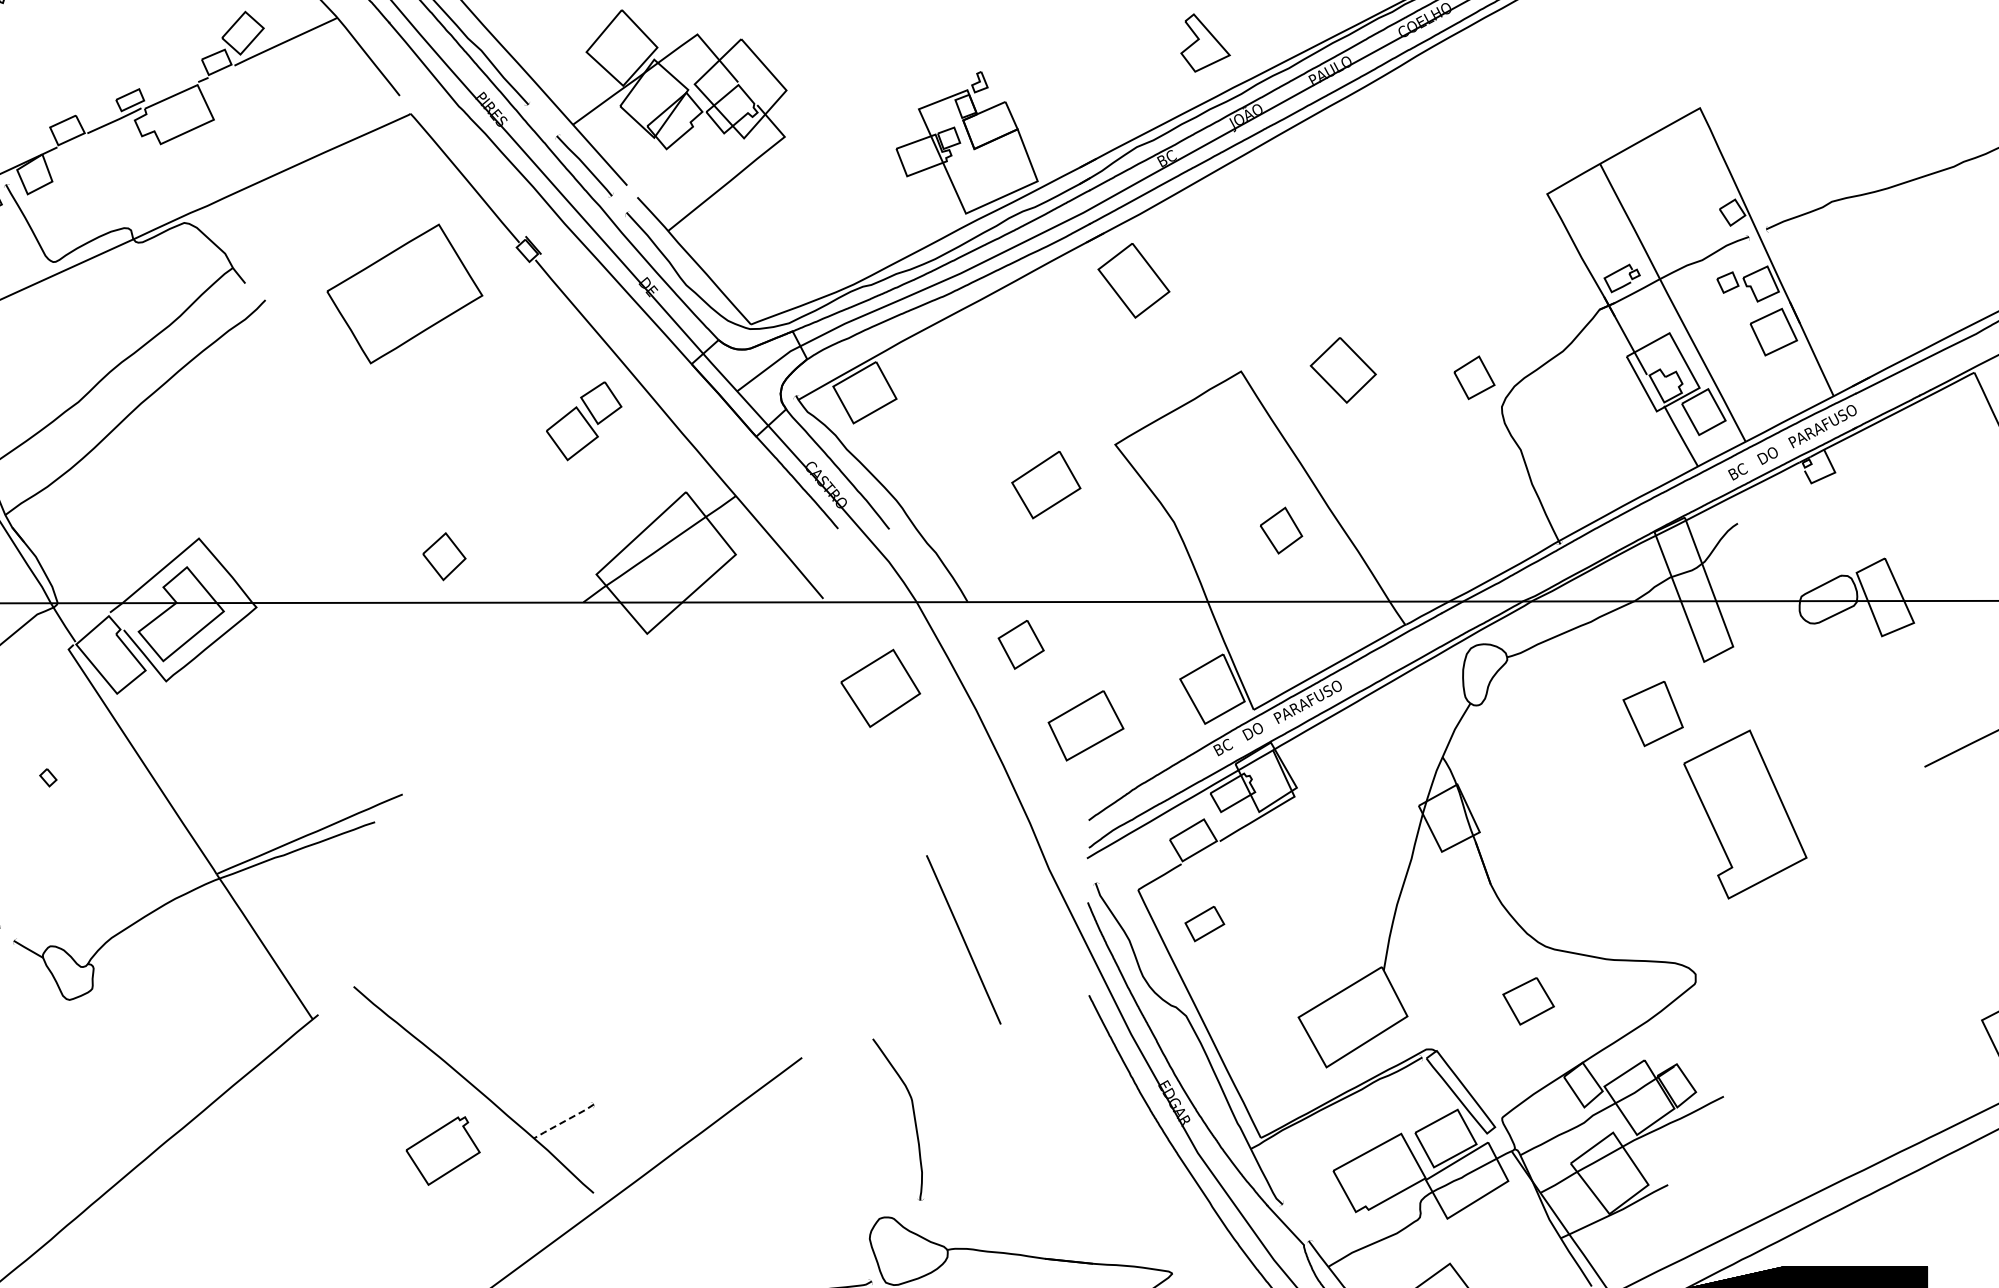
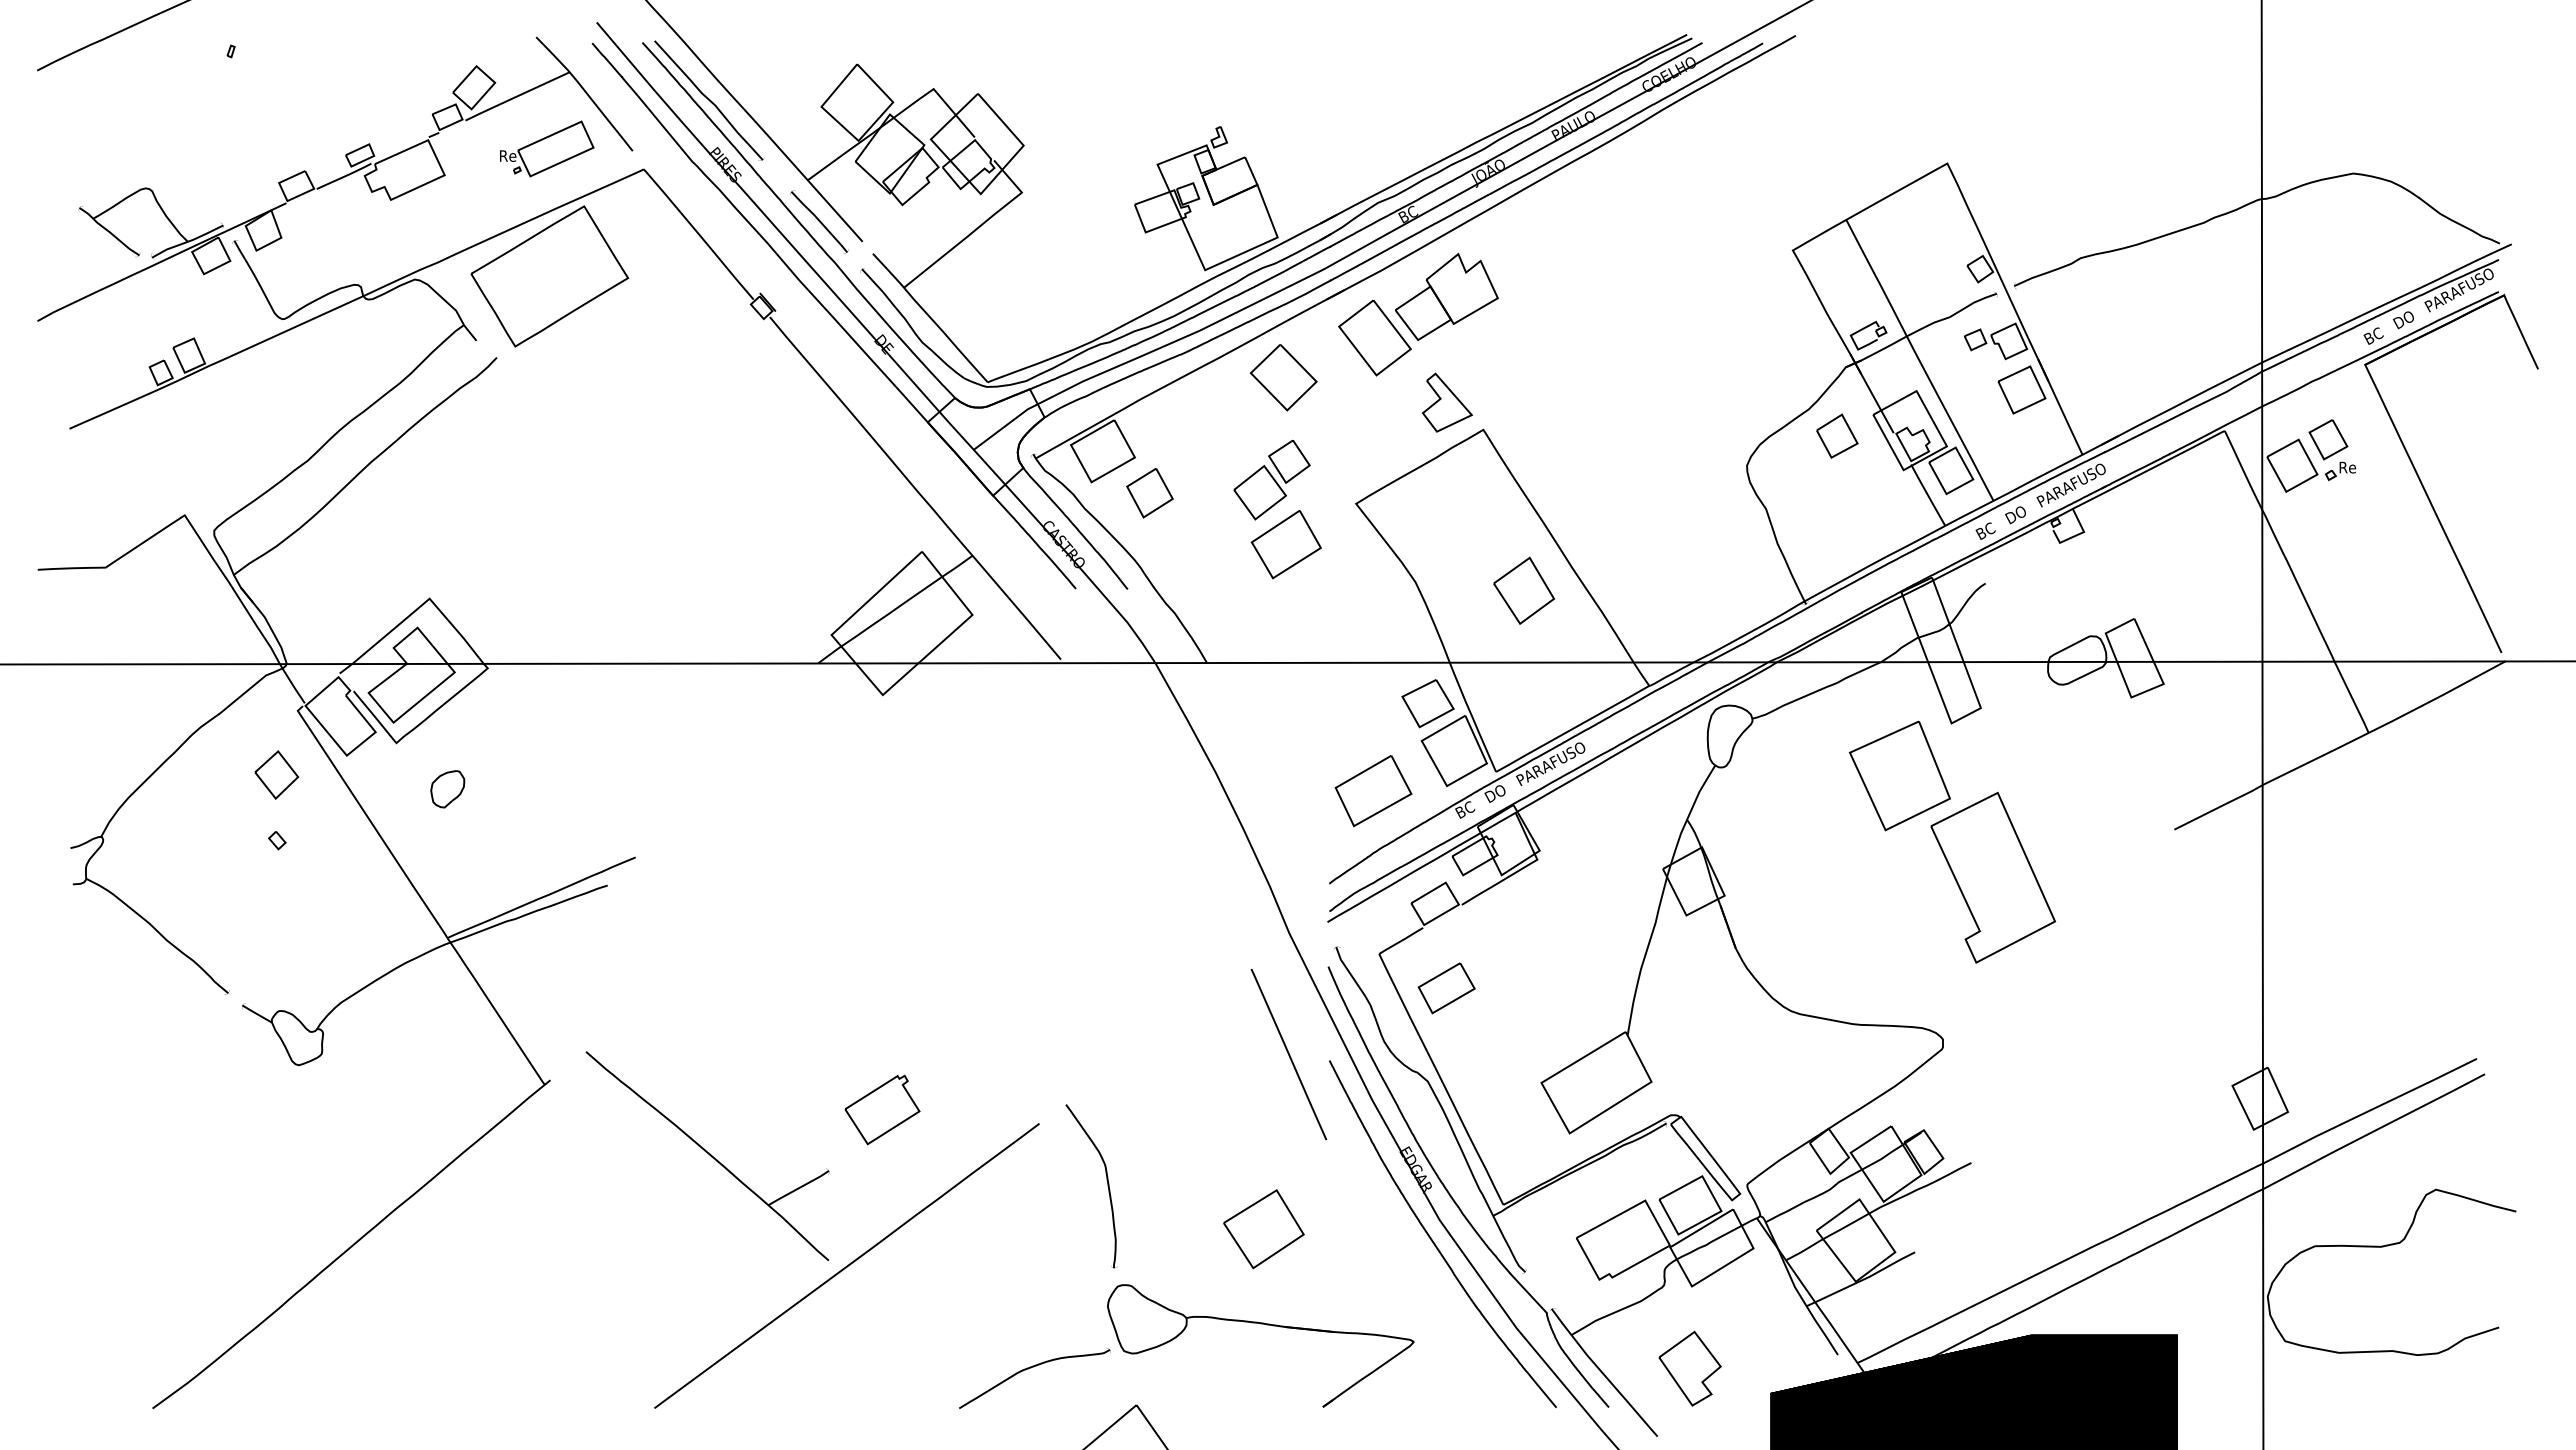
part: (1205, 42) -> (1447, 402), moved
part: (315, 93) -> (547, 148), added
part: (1204, 239) -> (1446, 296), added
part: (404, 294) -> (549, 276), moved
part: (1343, 370) -> (1283, 377), moved
part: (1474, 377) -> (1837, 435), moved
part: (583, 420) -> (1271, 479), moved
part: (1280, 530) -> (1523, 590), size x1.43
part: (444, 556) -> (276, 774), moved
part: (1020, 645) -> (1149, 493), moved
part: (880, 688) -> (1263, 1229), moved
part: (1652, 713) -> (1899, 775), size x1.67
part: (1085, 726) -> (1373, 791), moved
part: (216, 727) -> (447, 789), added
part: (1204, 924) -> (1446, 988), size x1.43
line: (963, 939) -> (1288, 1054), moved
part: (1528, 1001) -> (1427, 703), moved
part: (913, 1119) -> (1107, 1186), moved
line: (563, 1121) -> (798, 1188), dashed -> solid
part: (443, 1150) -> (882, 1109), moved

